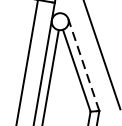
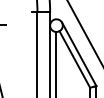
line: (84, 63) -> (79, 53), dashed -> solid

